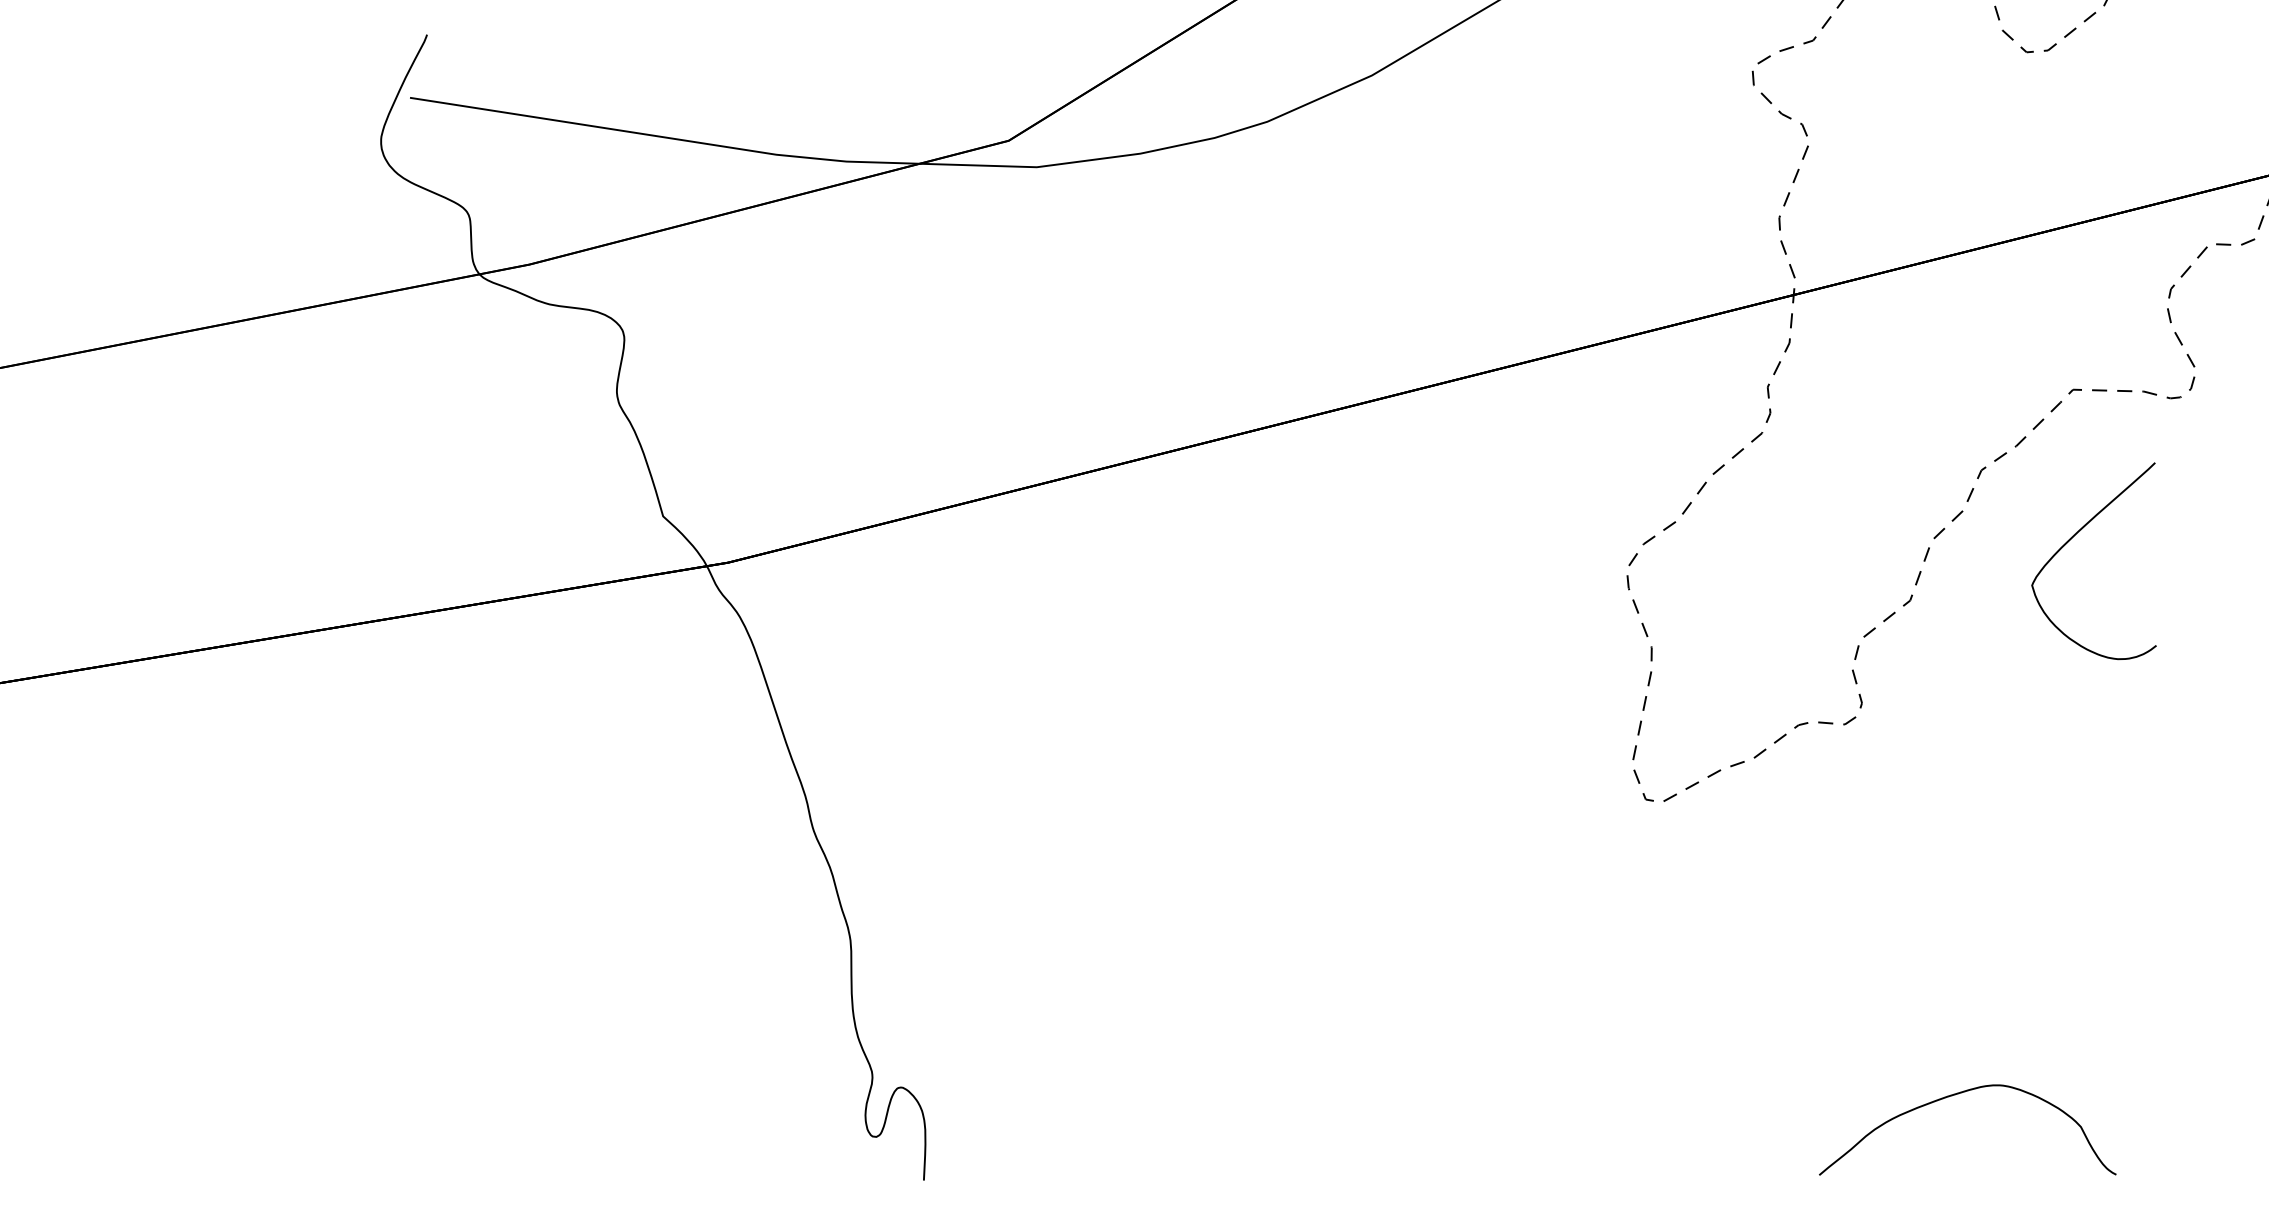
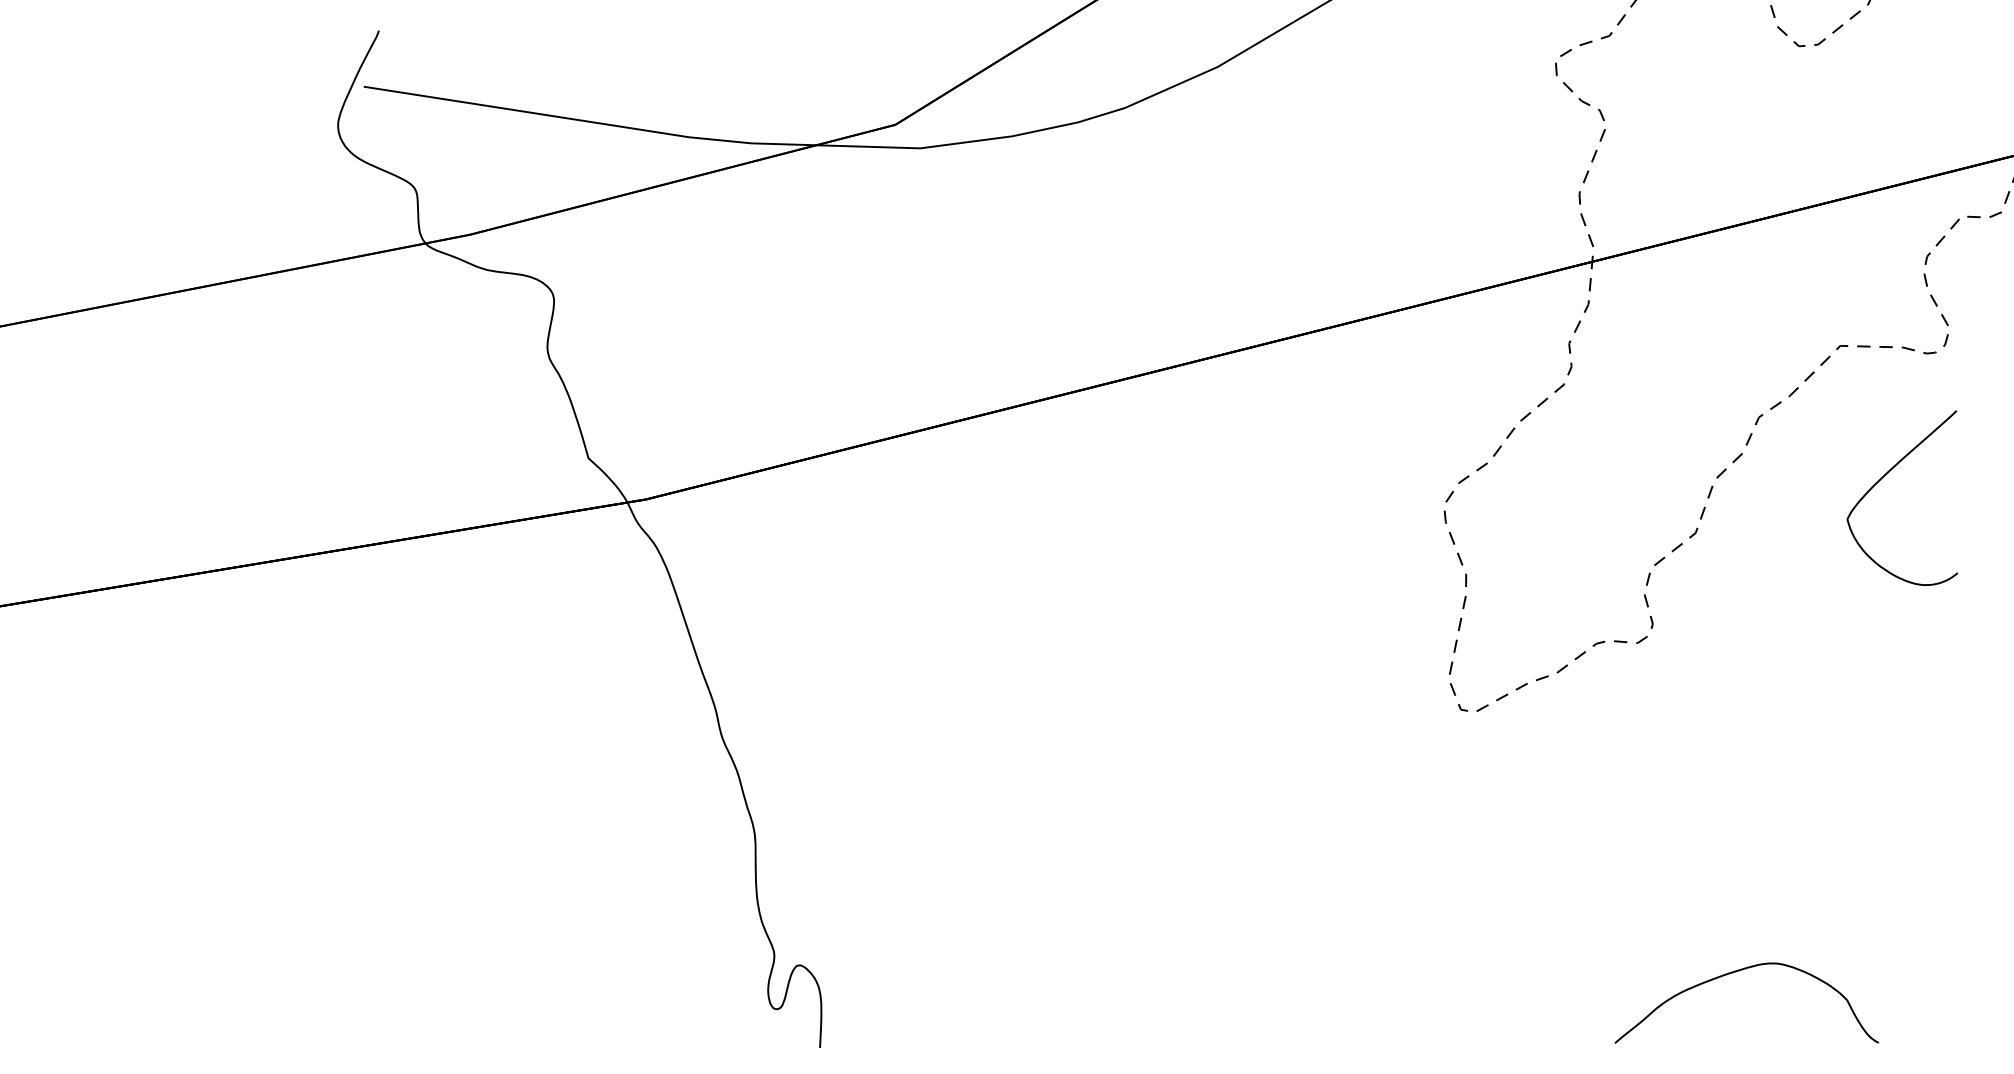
curve: (2071, 539) -> (1882, 478), moved

